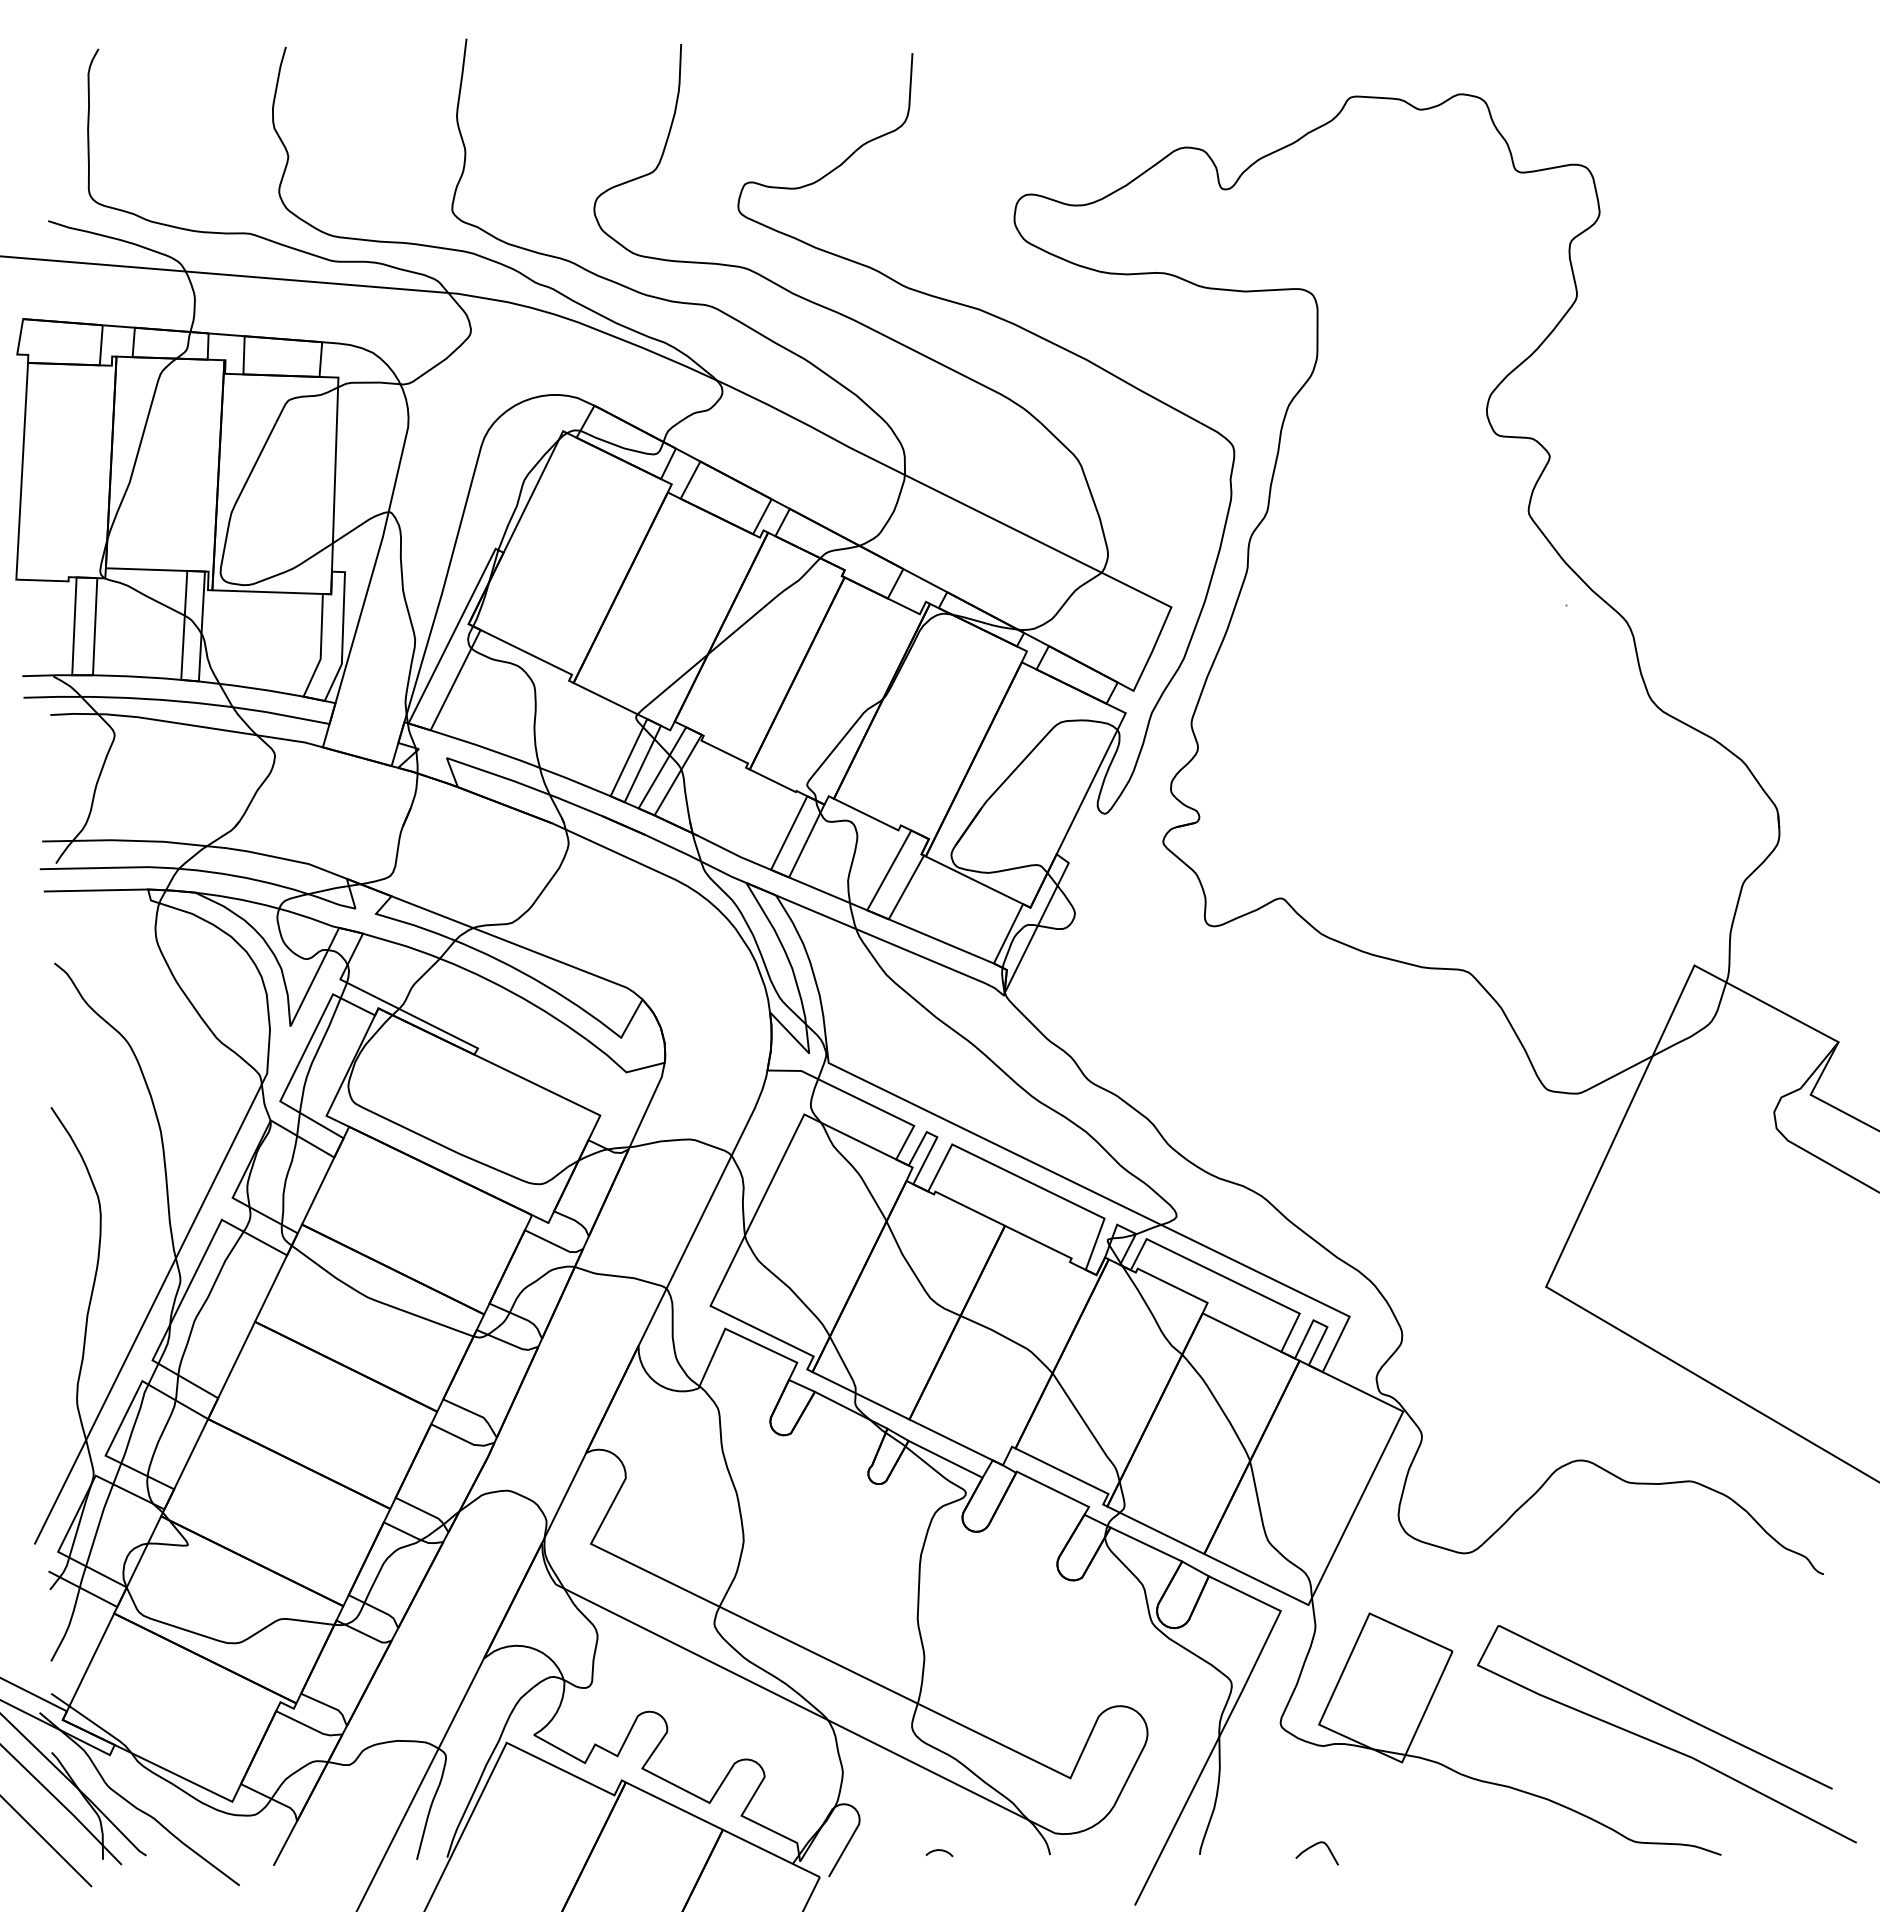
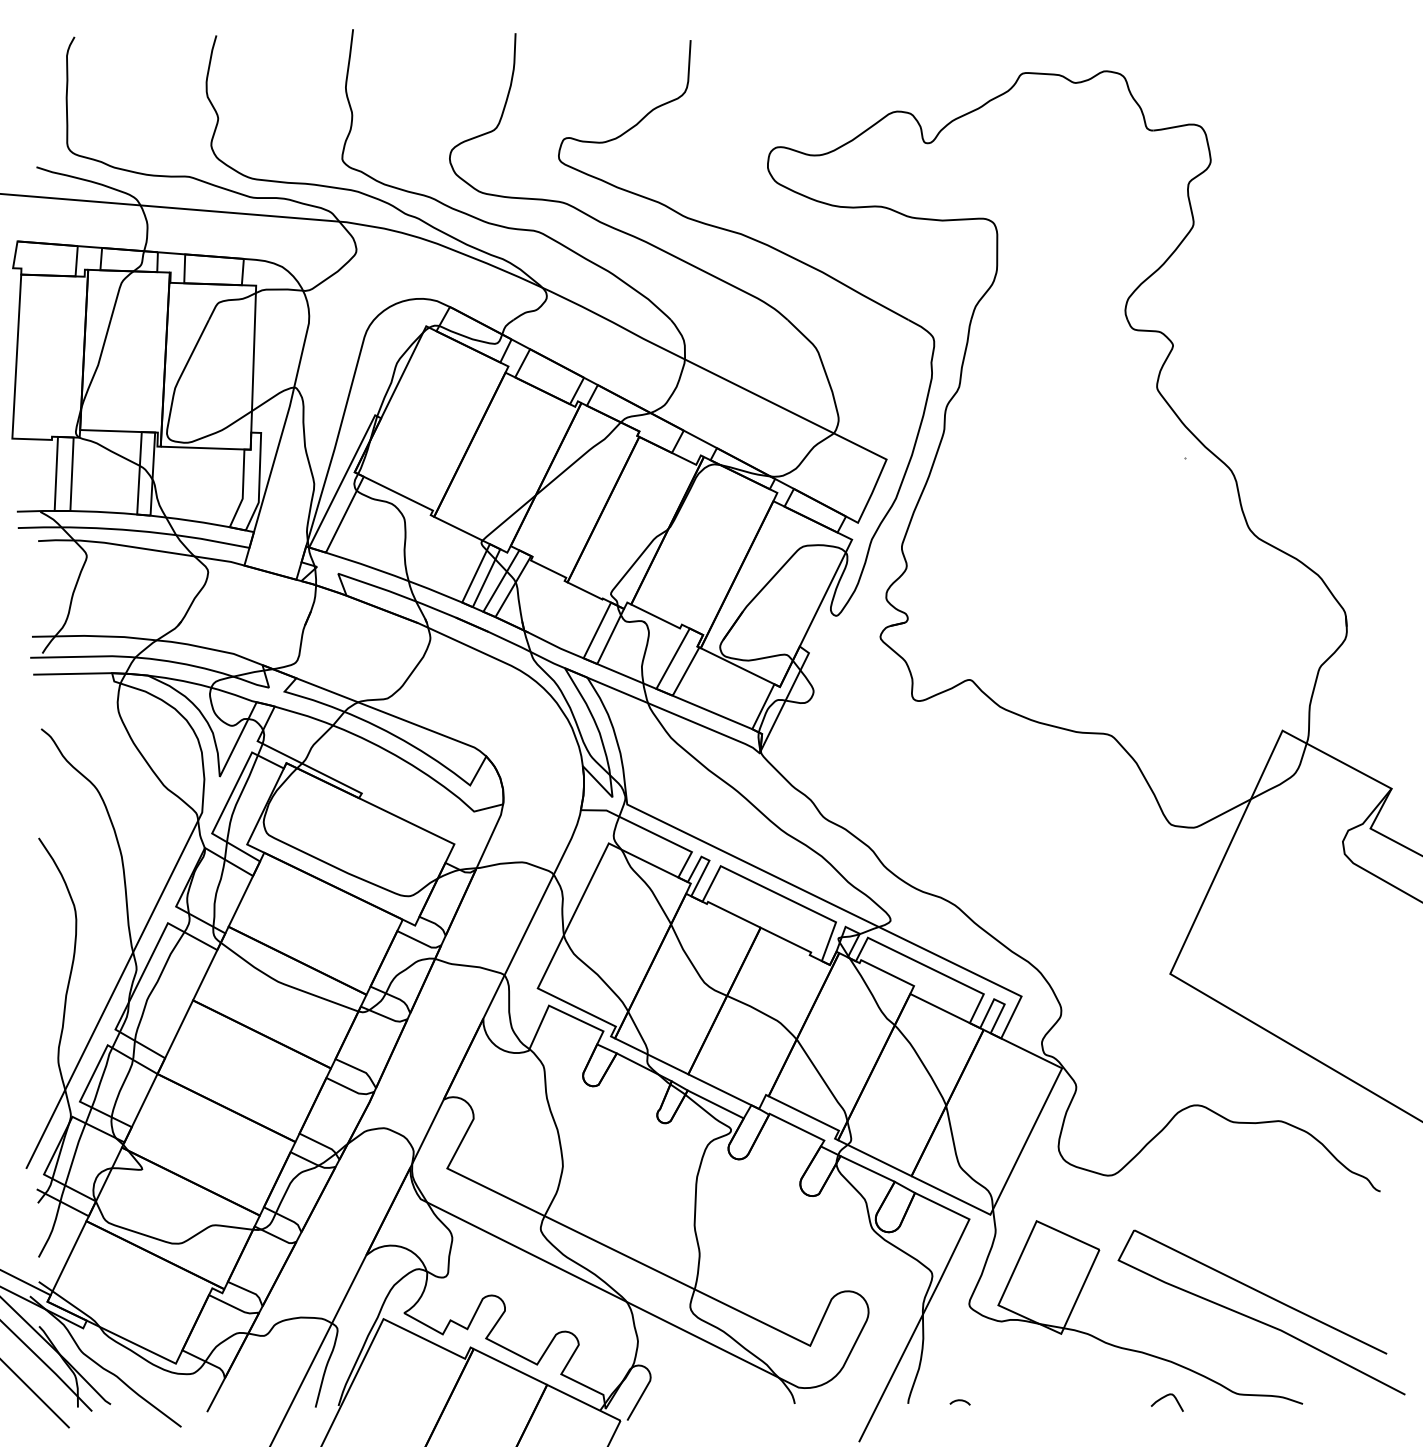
curve: (1312, 1847) -> (1163, 1398), moved
curve: (939, 1851) -> (960, 1401), moved

